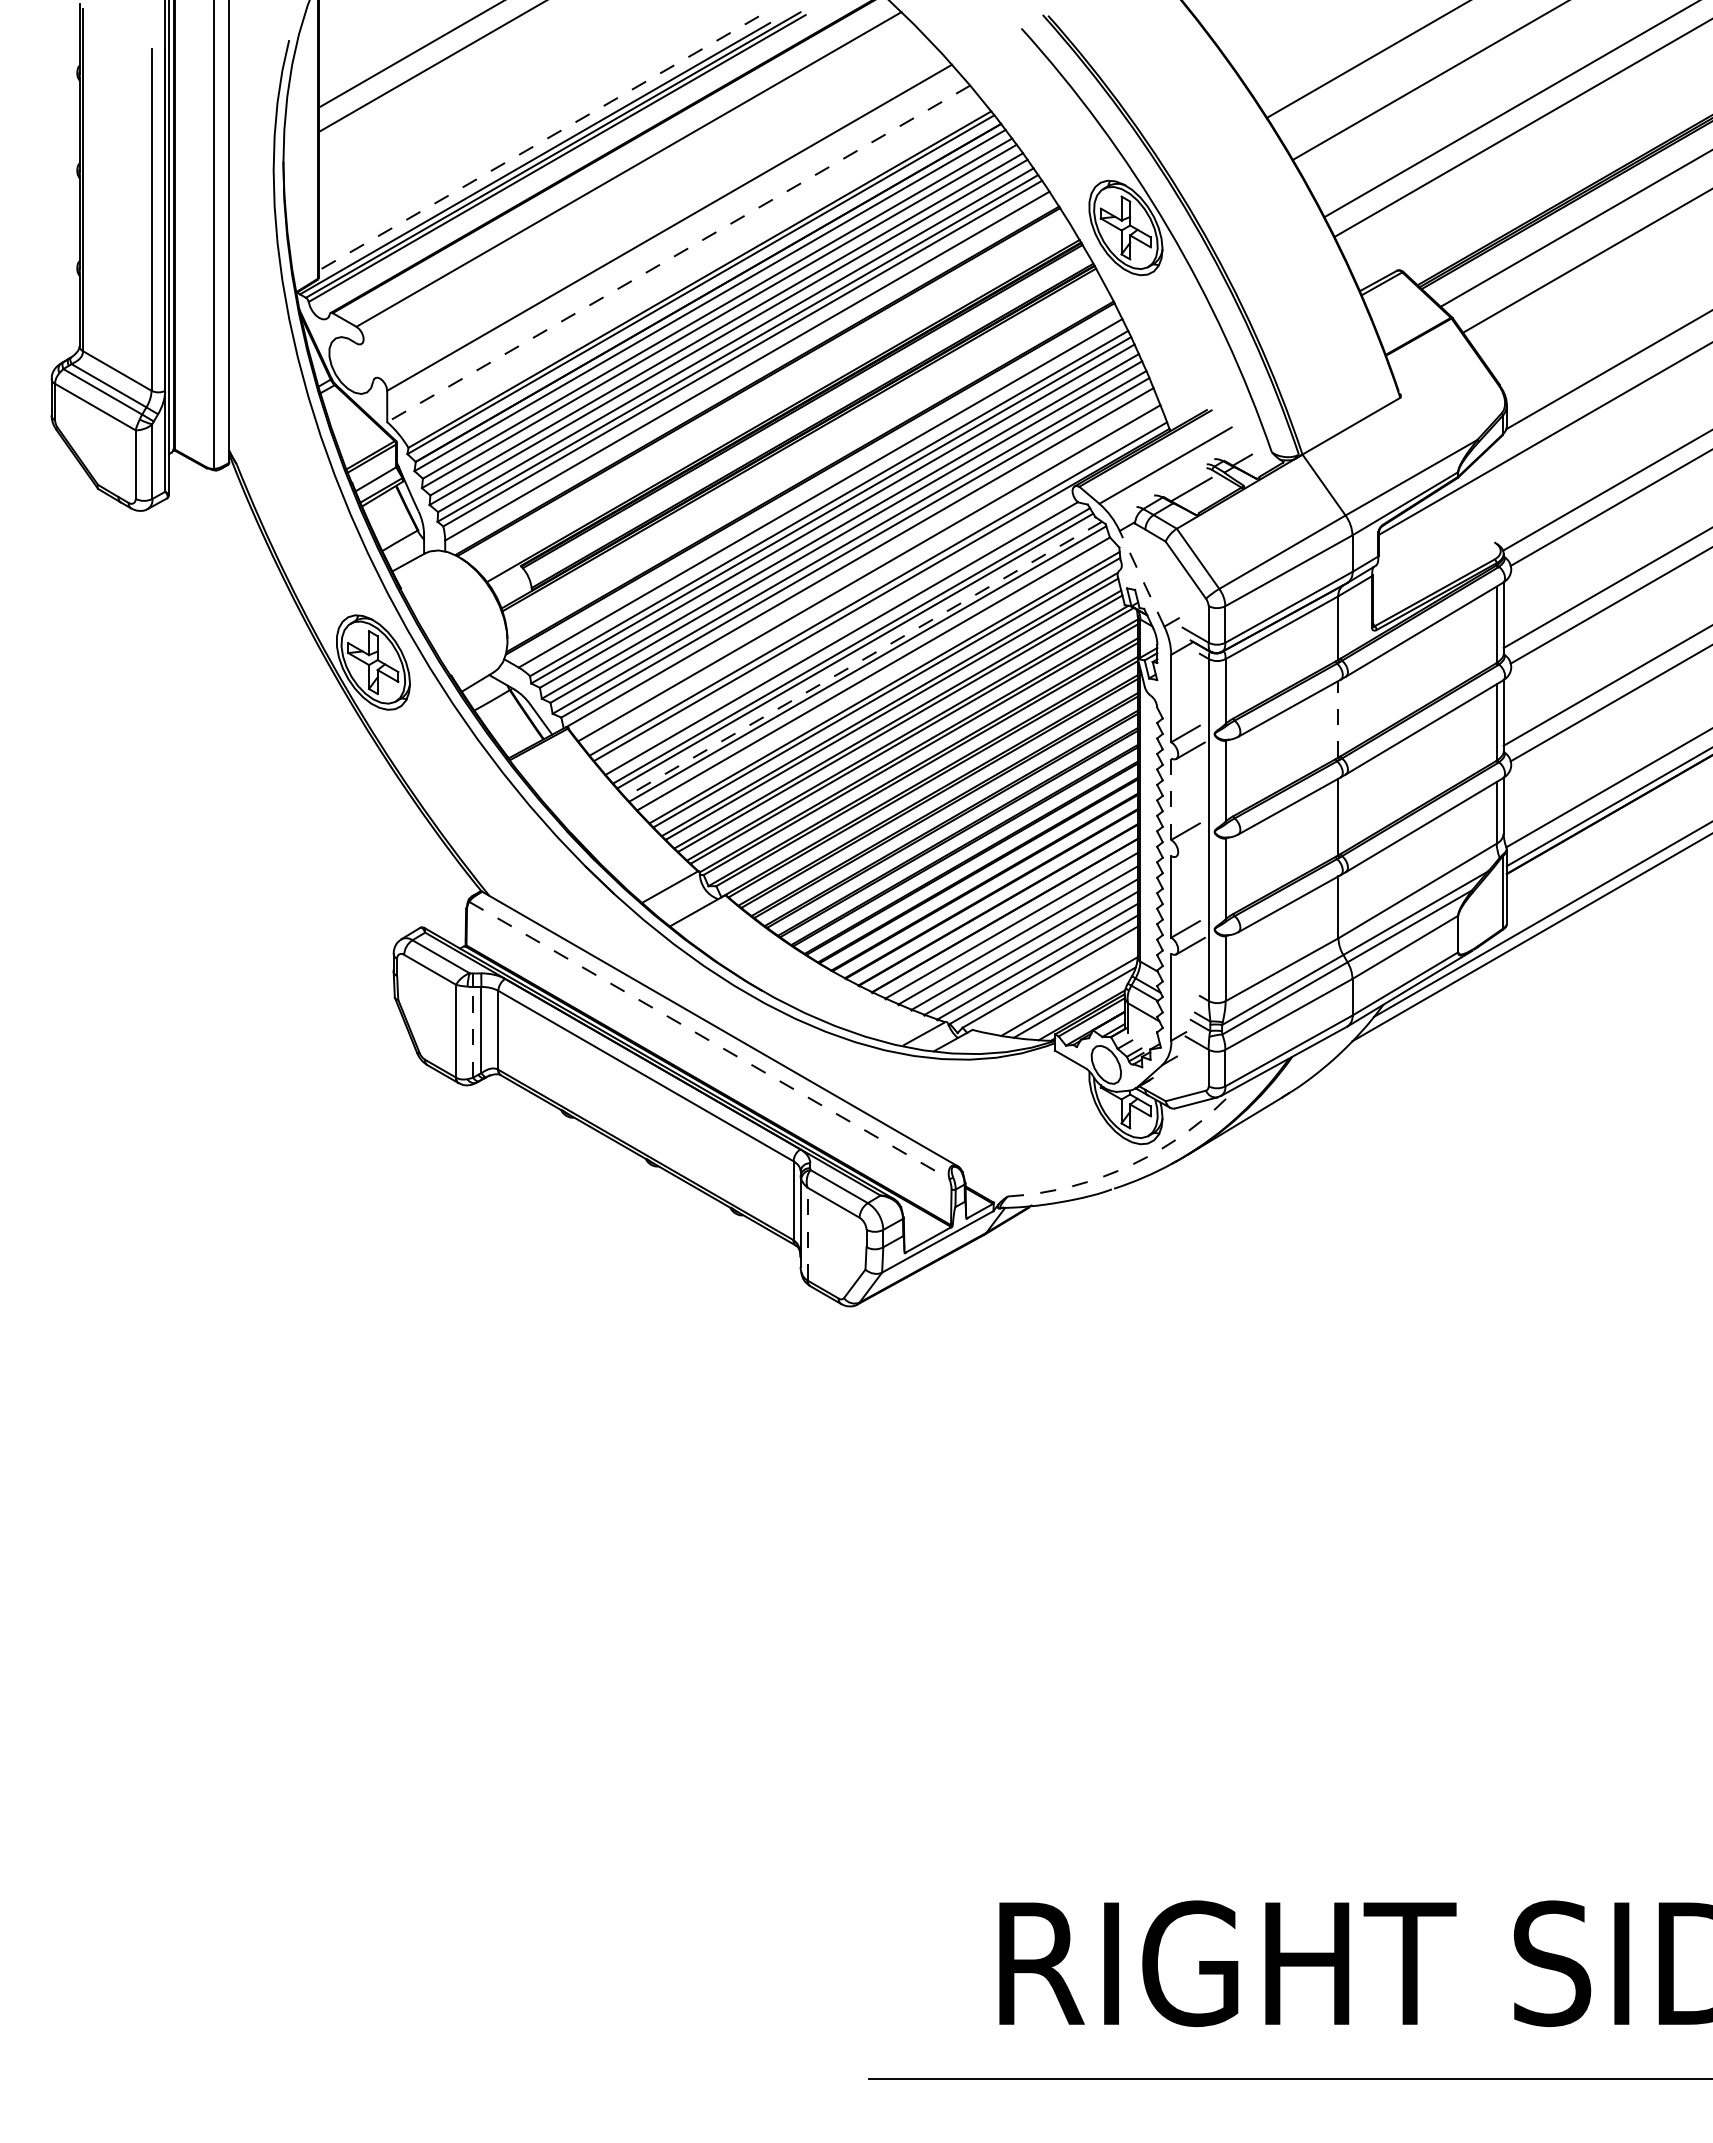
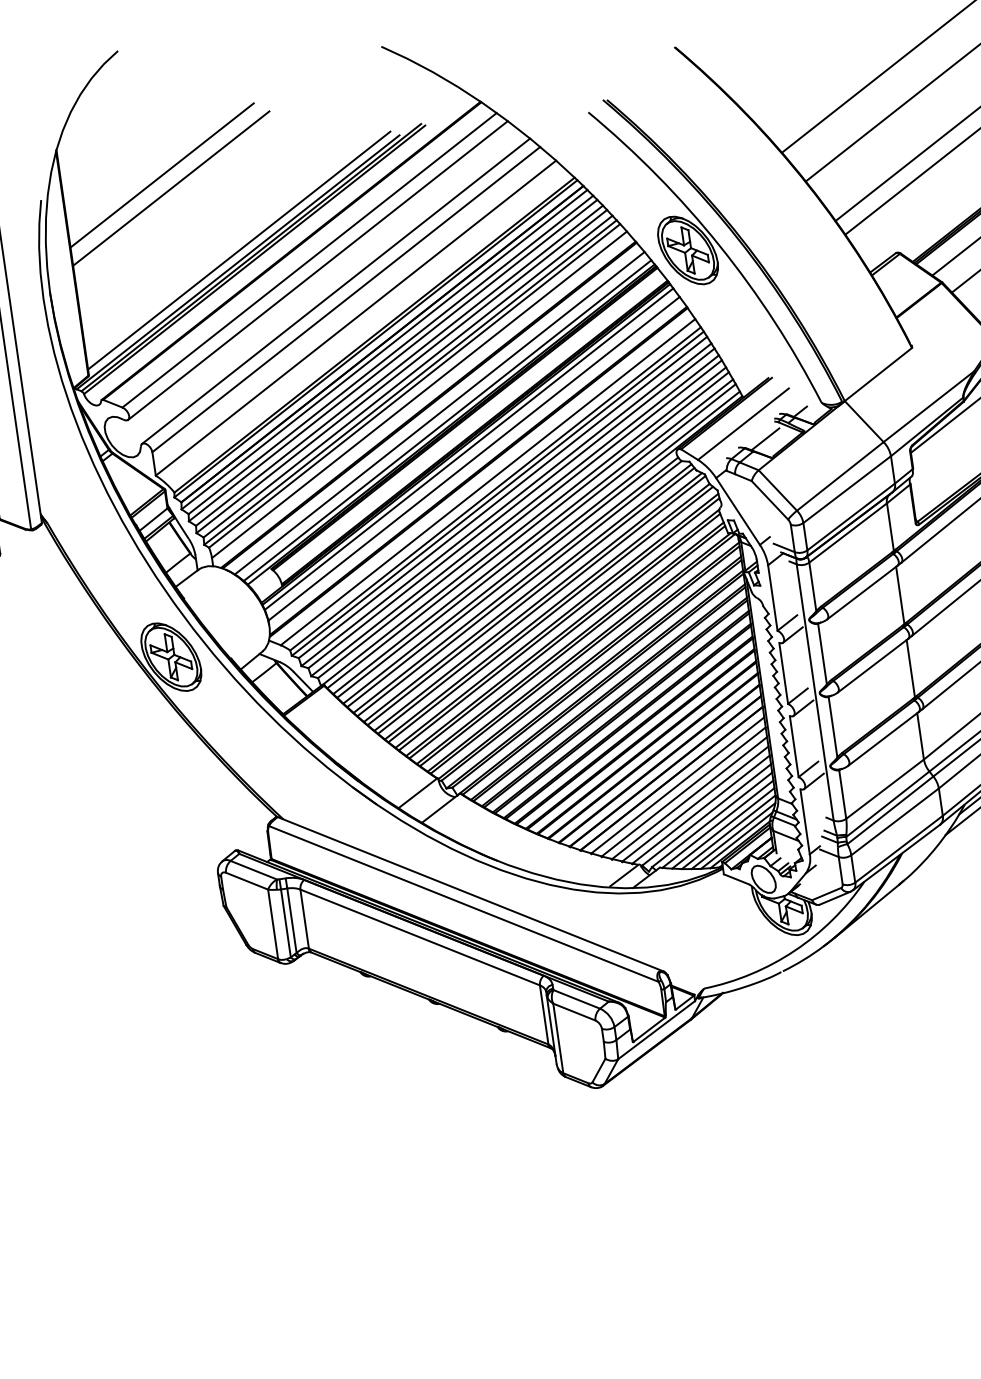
line: (538, 143) -> (239, 250), dashed -> solid
line: (637, 184) -> (317, 270), added
line: (657, 214) -> (335, 290), added
line: (678, 253) -> (355, 317), dashed -> solid
line: (770, 393) -> (439, 412), added
line: (779, 404) -> (447, 420), added
line: (801, 446) -> (468, 449), added
line: (806, 460) -> (473, 459), added
line: (864, 563) -> (528, 529), added
line: (873, 578) -> (536, 540), added
line: (1142, 578) -> (738, 511), dashed -> solid
line: (837, 632) -> (515, 584), added
line: (863, 659) -> (538, 601), dashed -> solid
line: (877, 677) -> (550, 613), added
line: (1338, 718) -> (900, 594), dashed -> solid
line: (1171, 799) -> (783, 673), dashed -> solid
line: (1190, 848) -> (803, 708), added
line: (1056, 983) -> (717, 823), added
line: (1062, 990) -> (722, 828), added
line: (1078, 1009) -> (736, 840), added
line: (473, 1031) -> (286, 922), dashed -> solid
line: (709, 1040) -> (463, 903), dashed -> solid
arc: (1133, 1164) -> (794, 951), dashed -> solid
line: (807, 1233) -> (558, 1037), dashed -> solid

